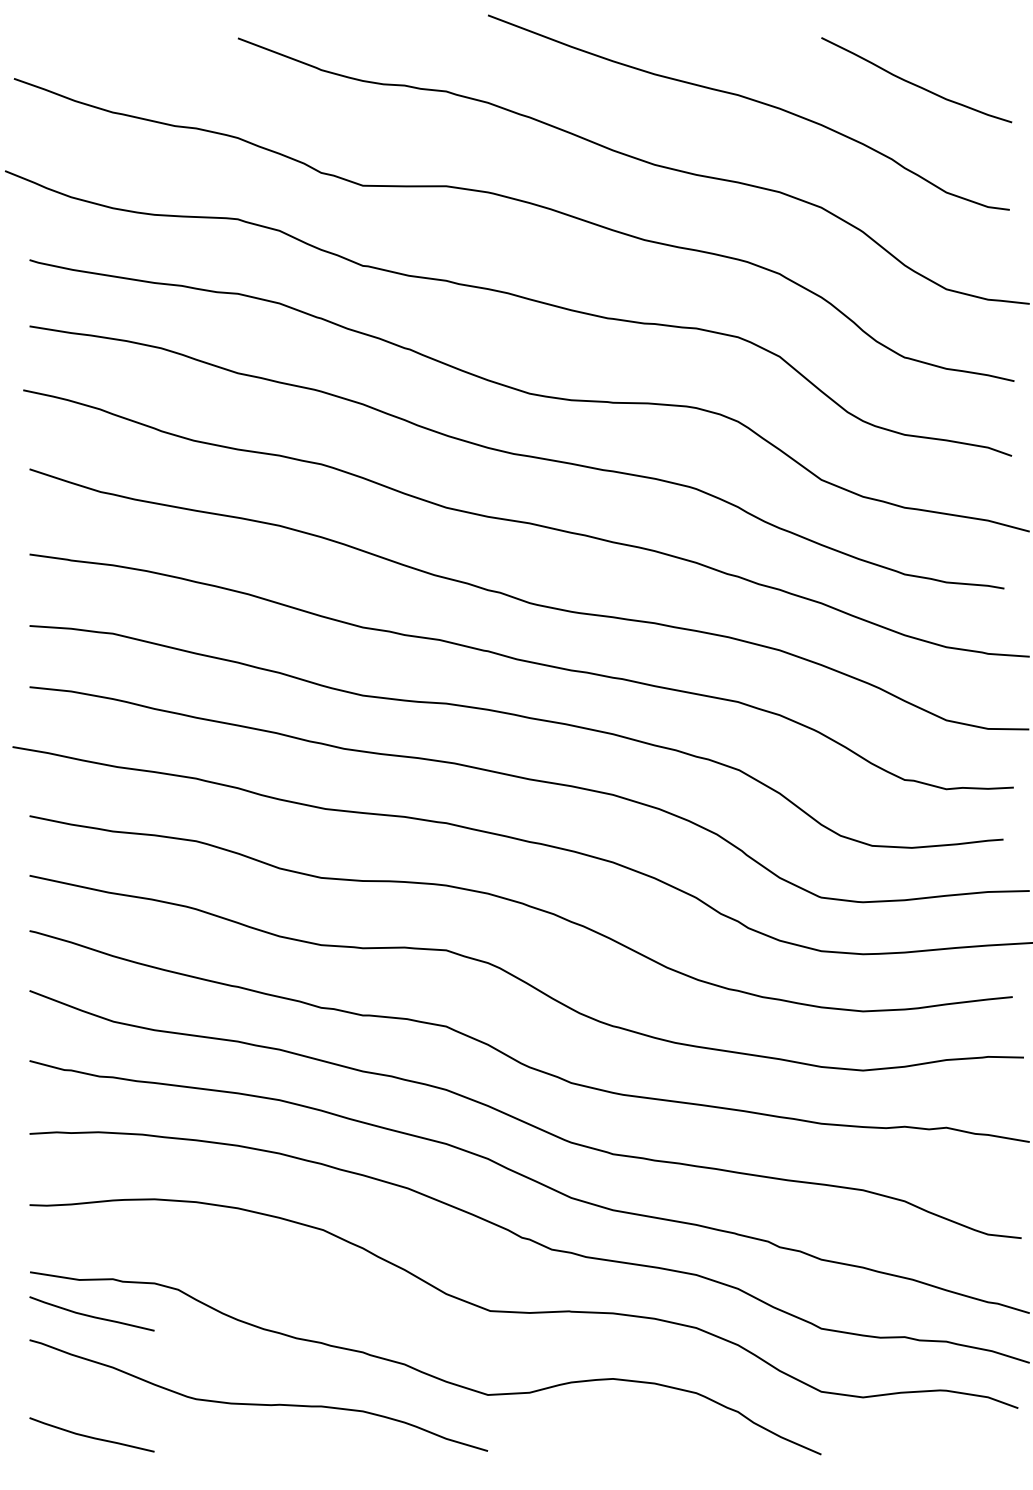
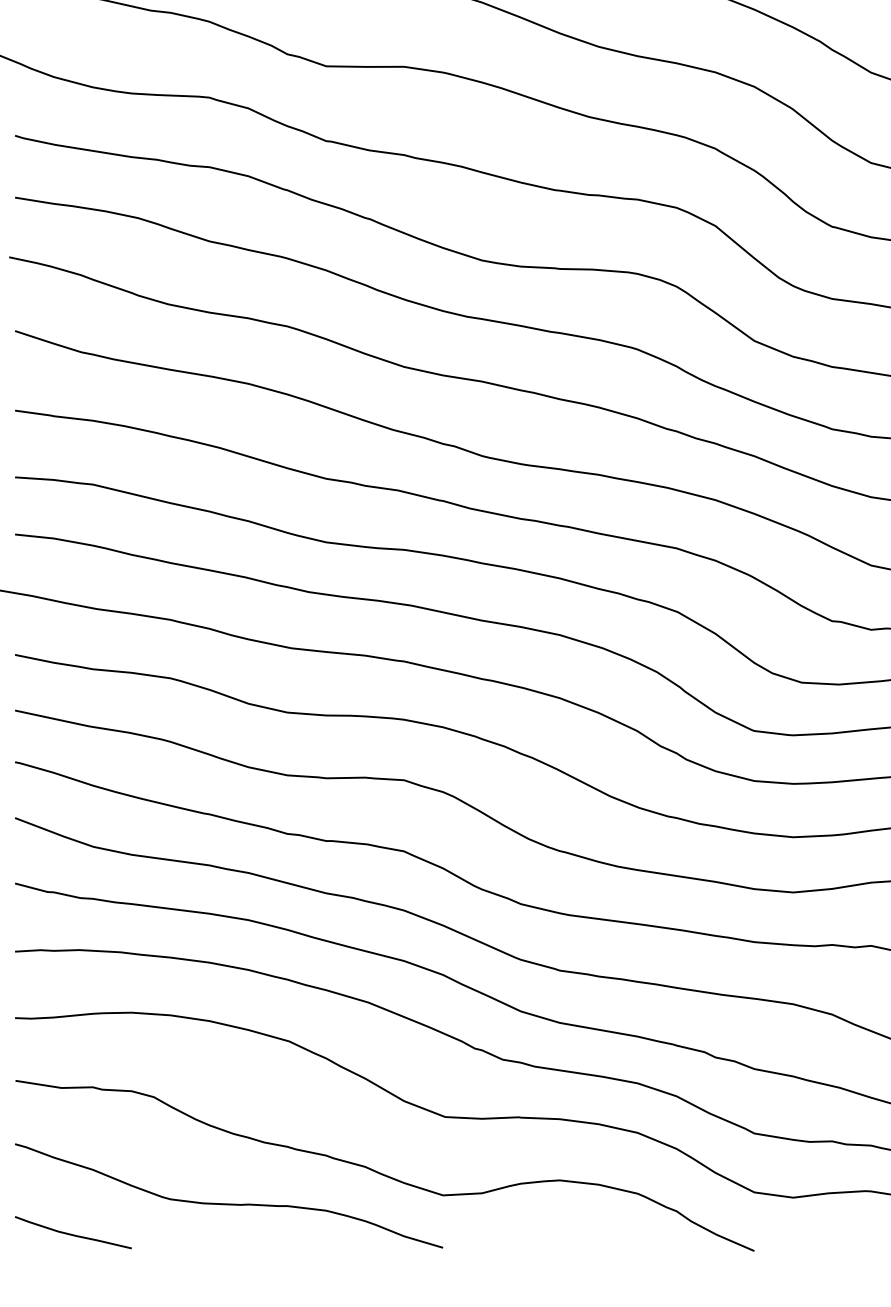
curve: (91, 1315) -> (72, 1121), removed

